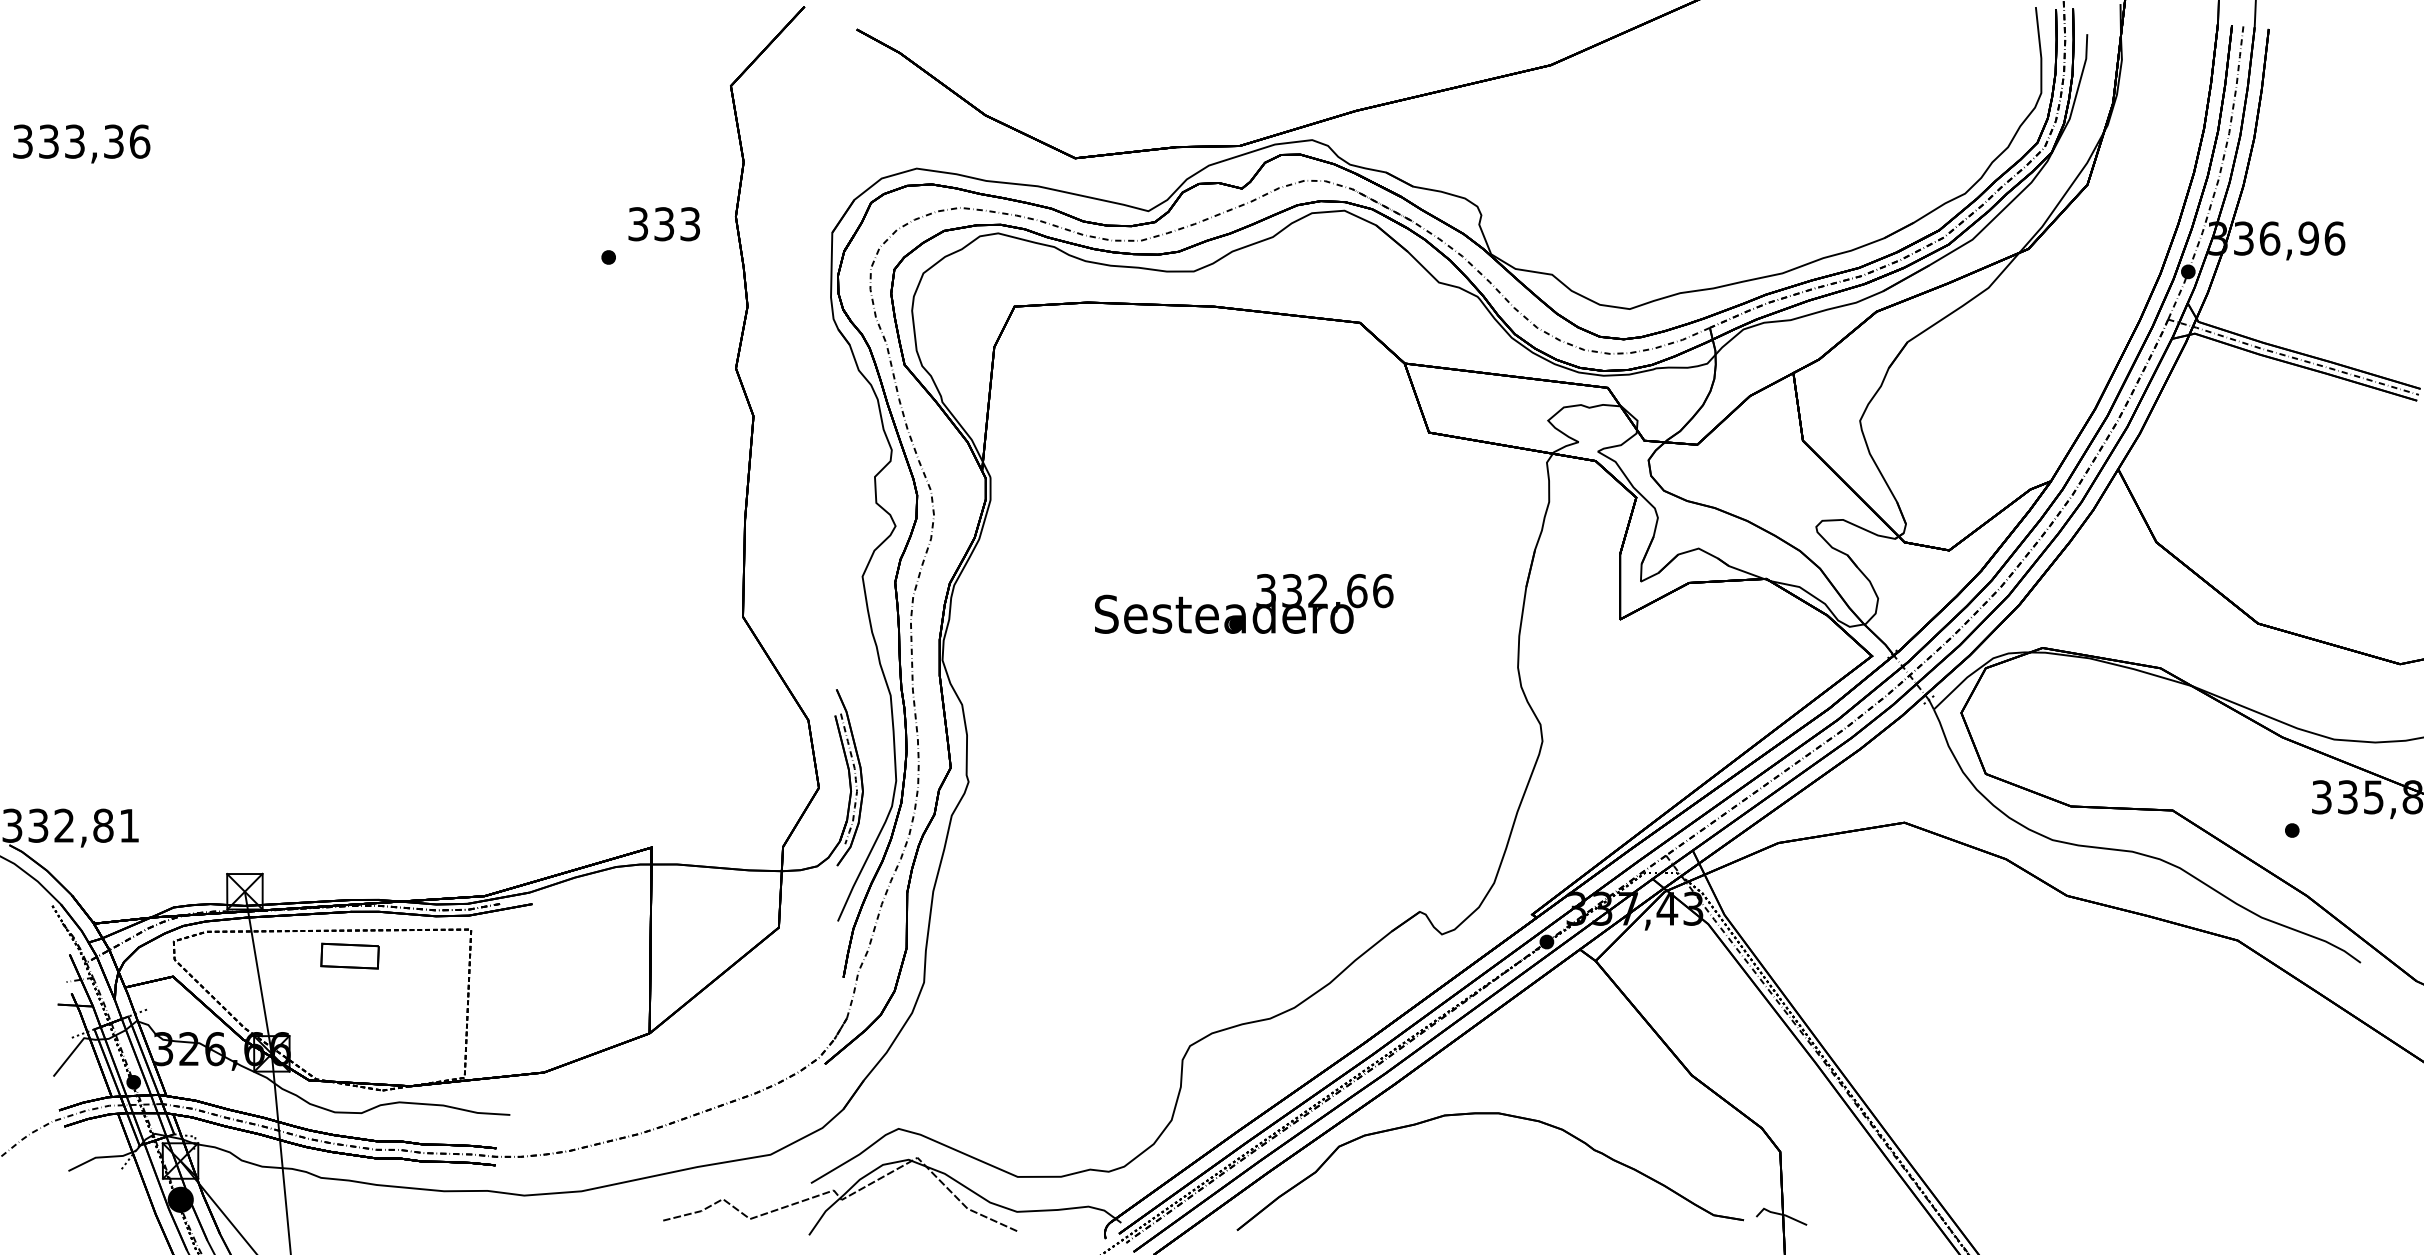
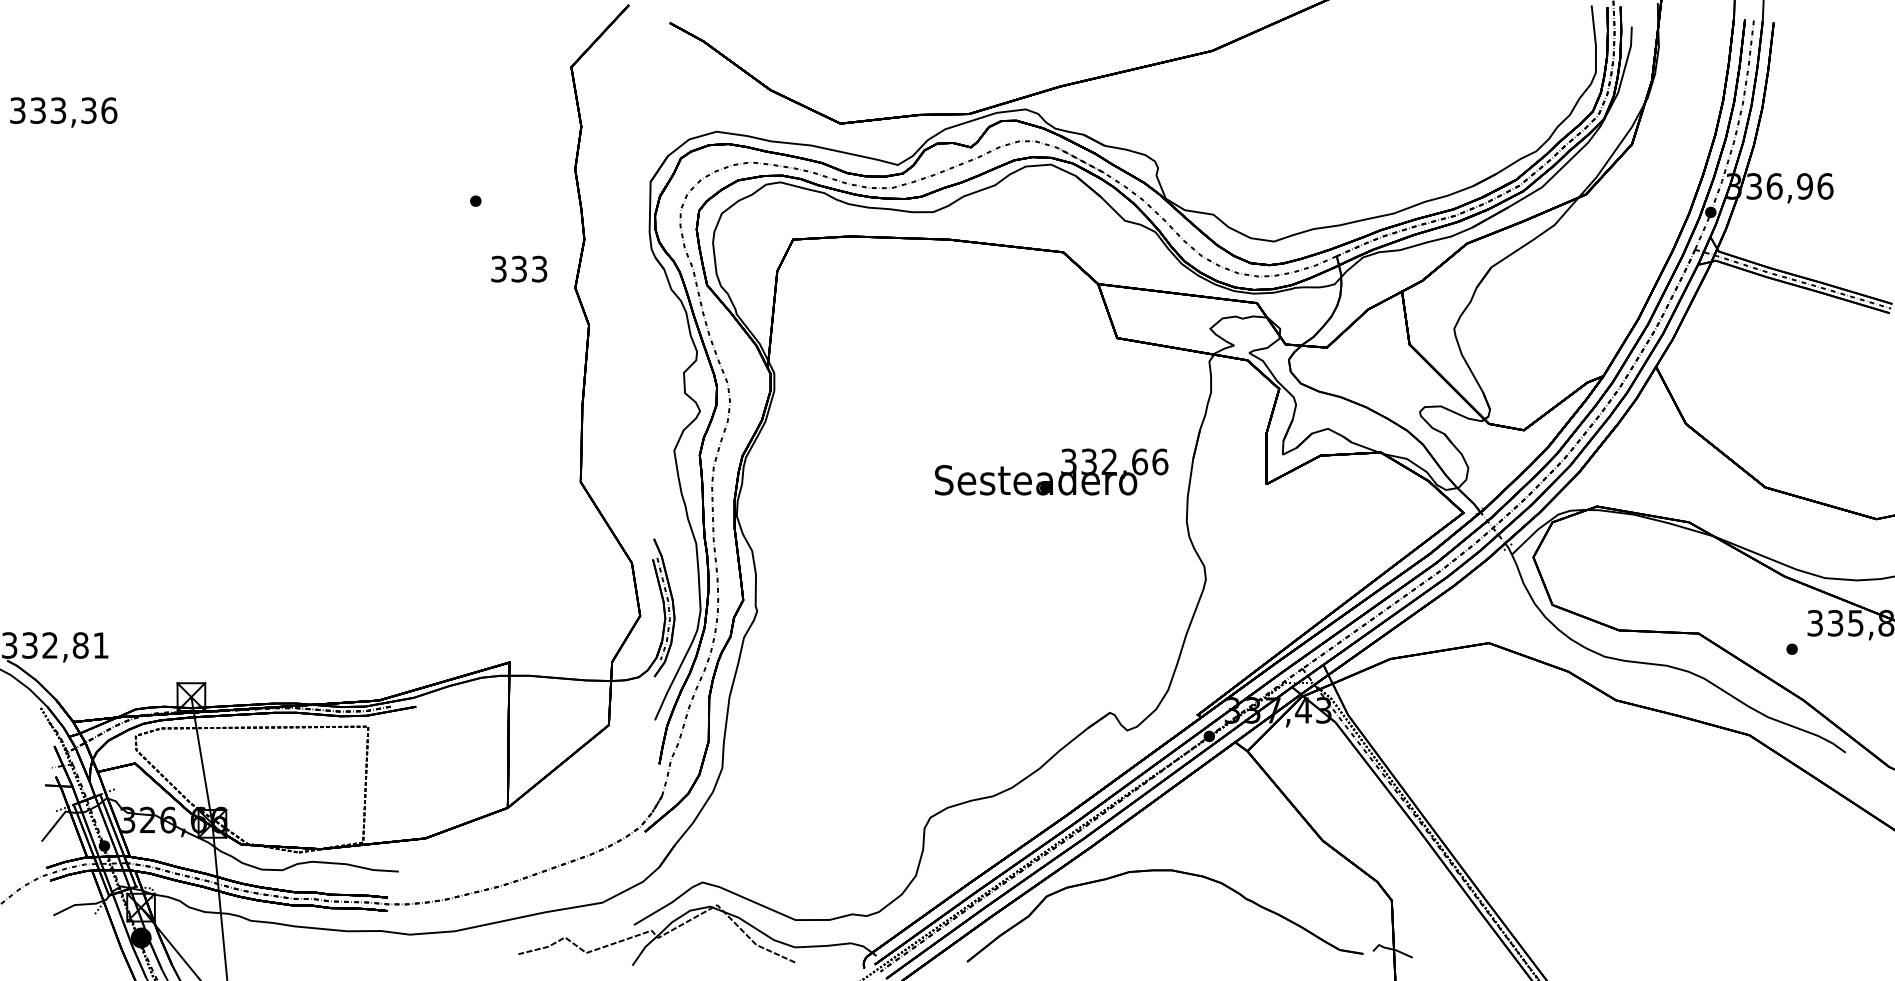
text: (664, 223) -> (519, 268), moved
text: (1243, 603) -> (1051, 471), moved
part: (349, 956) -> (273, 747), removed

